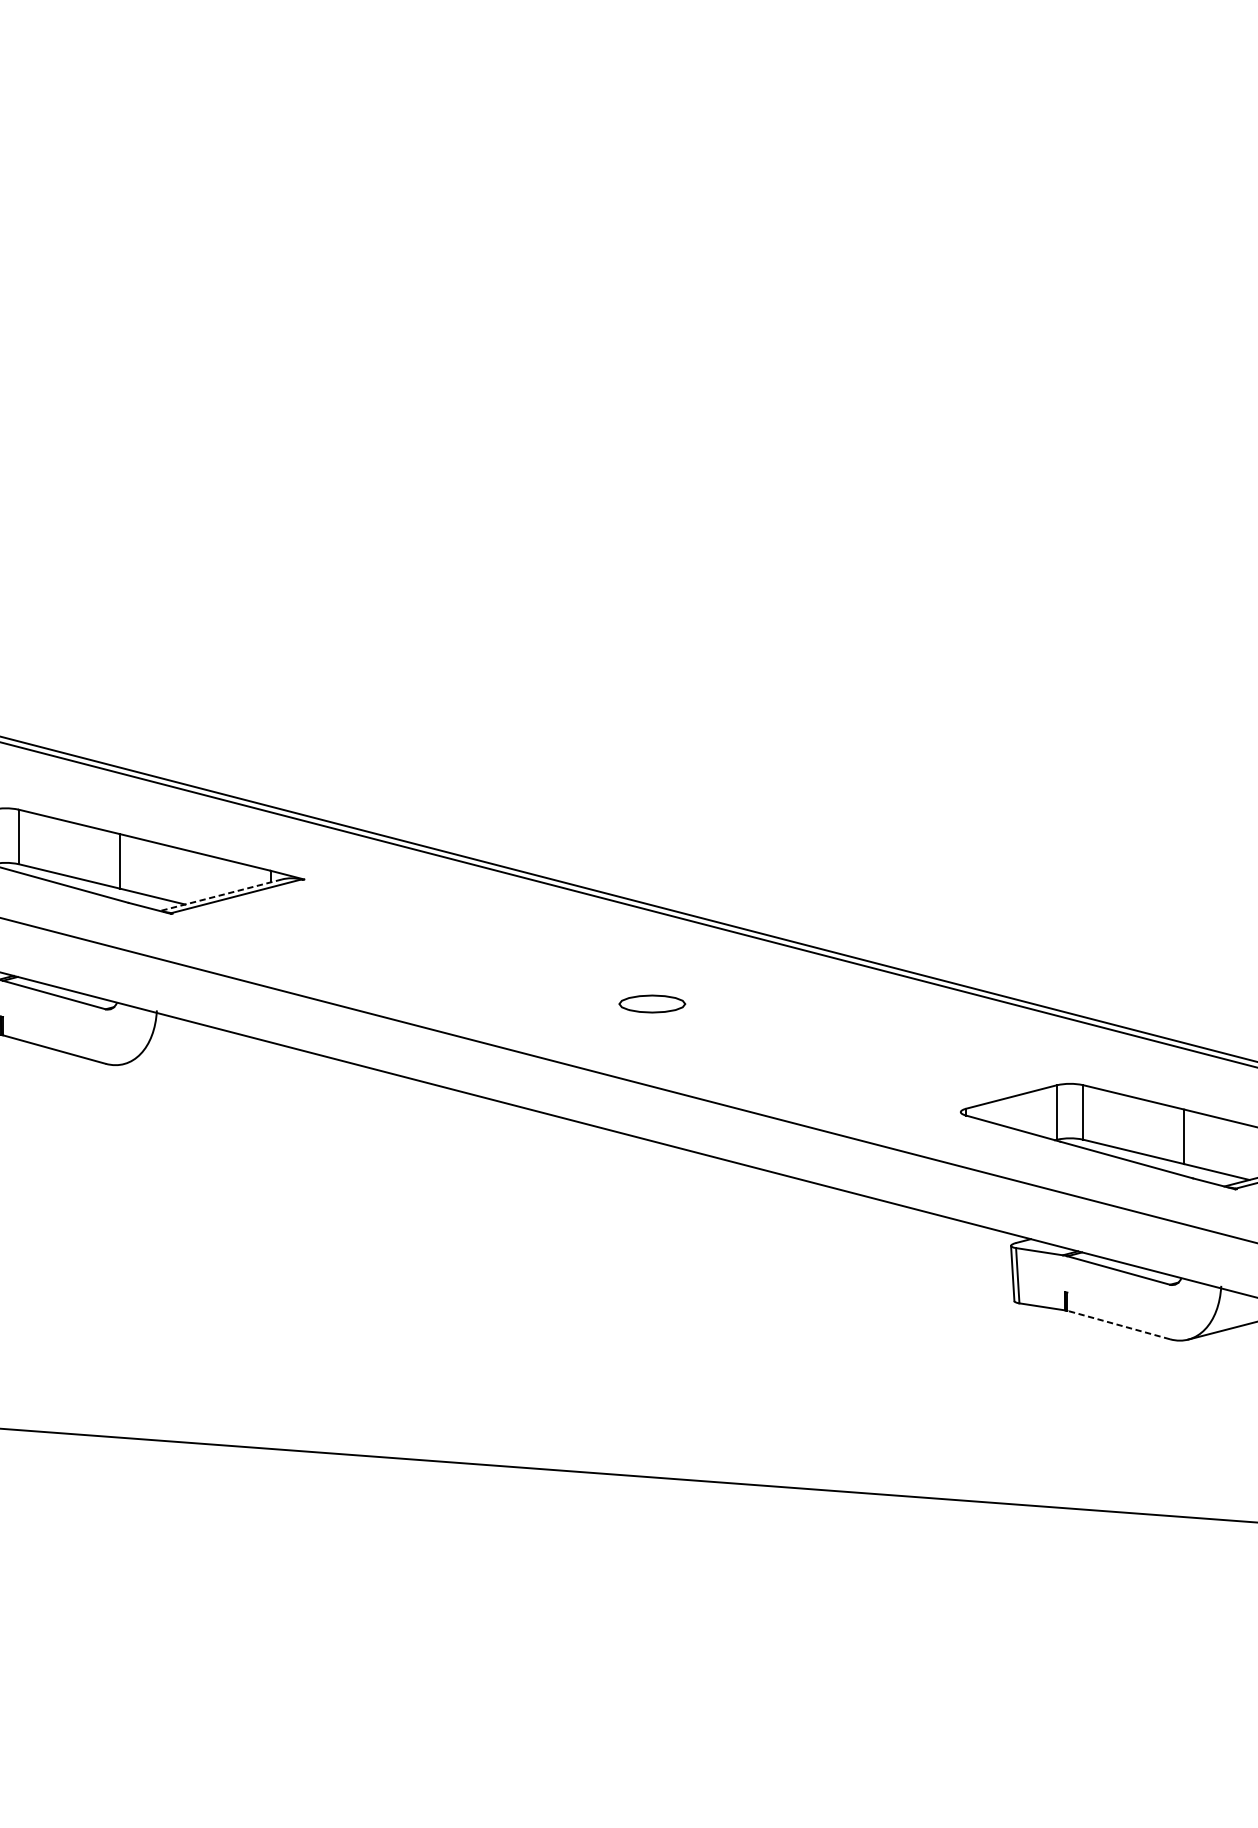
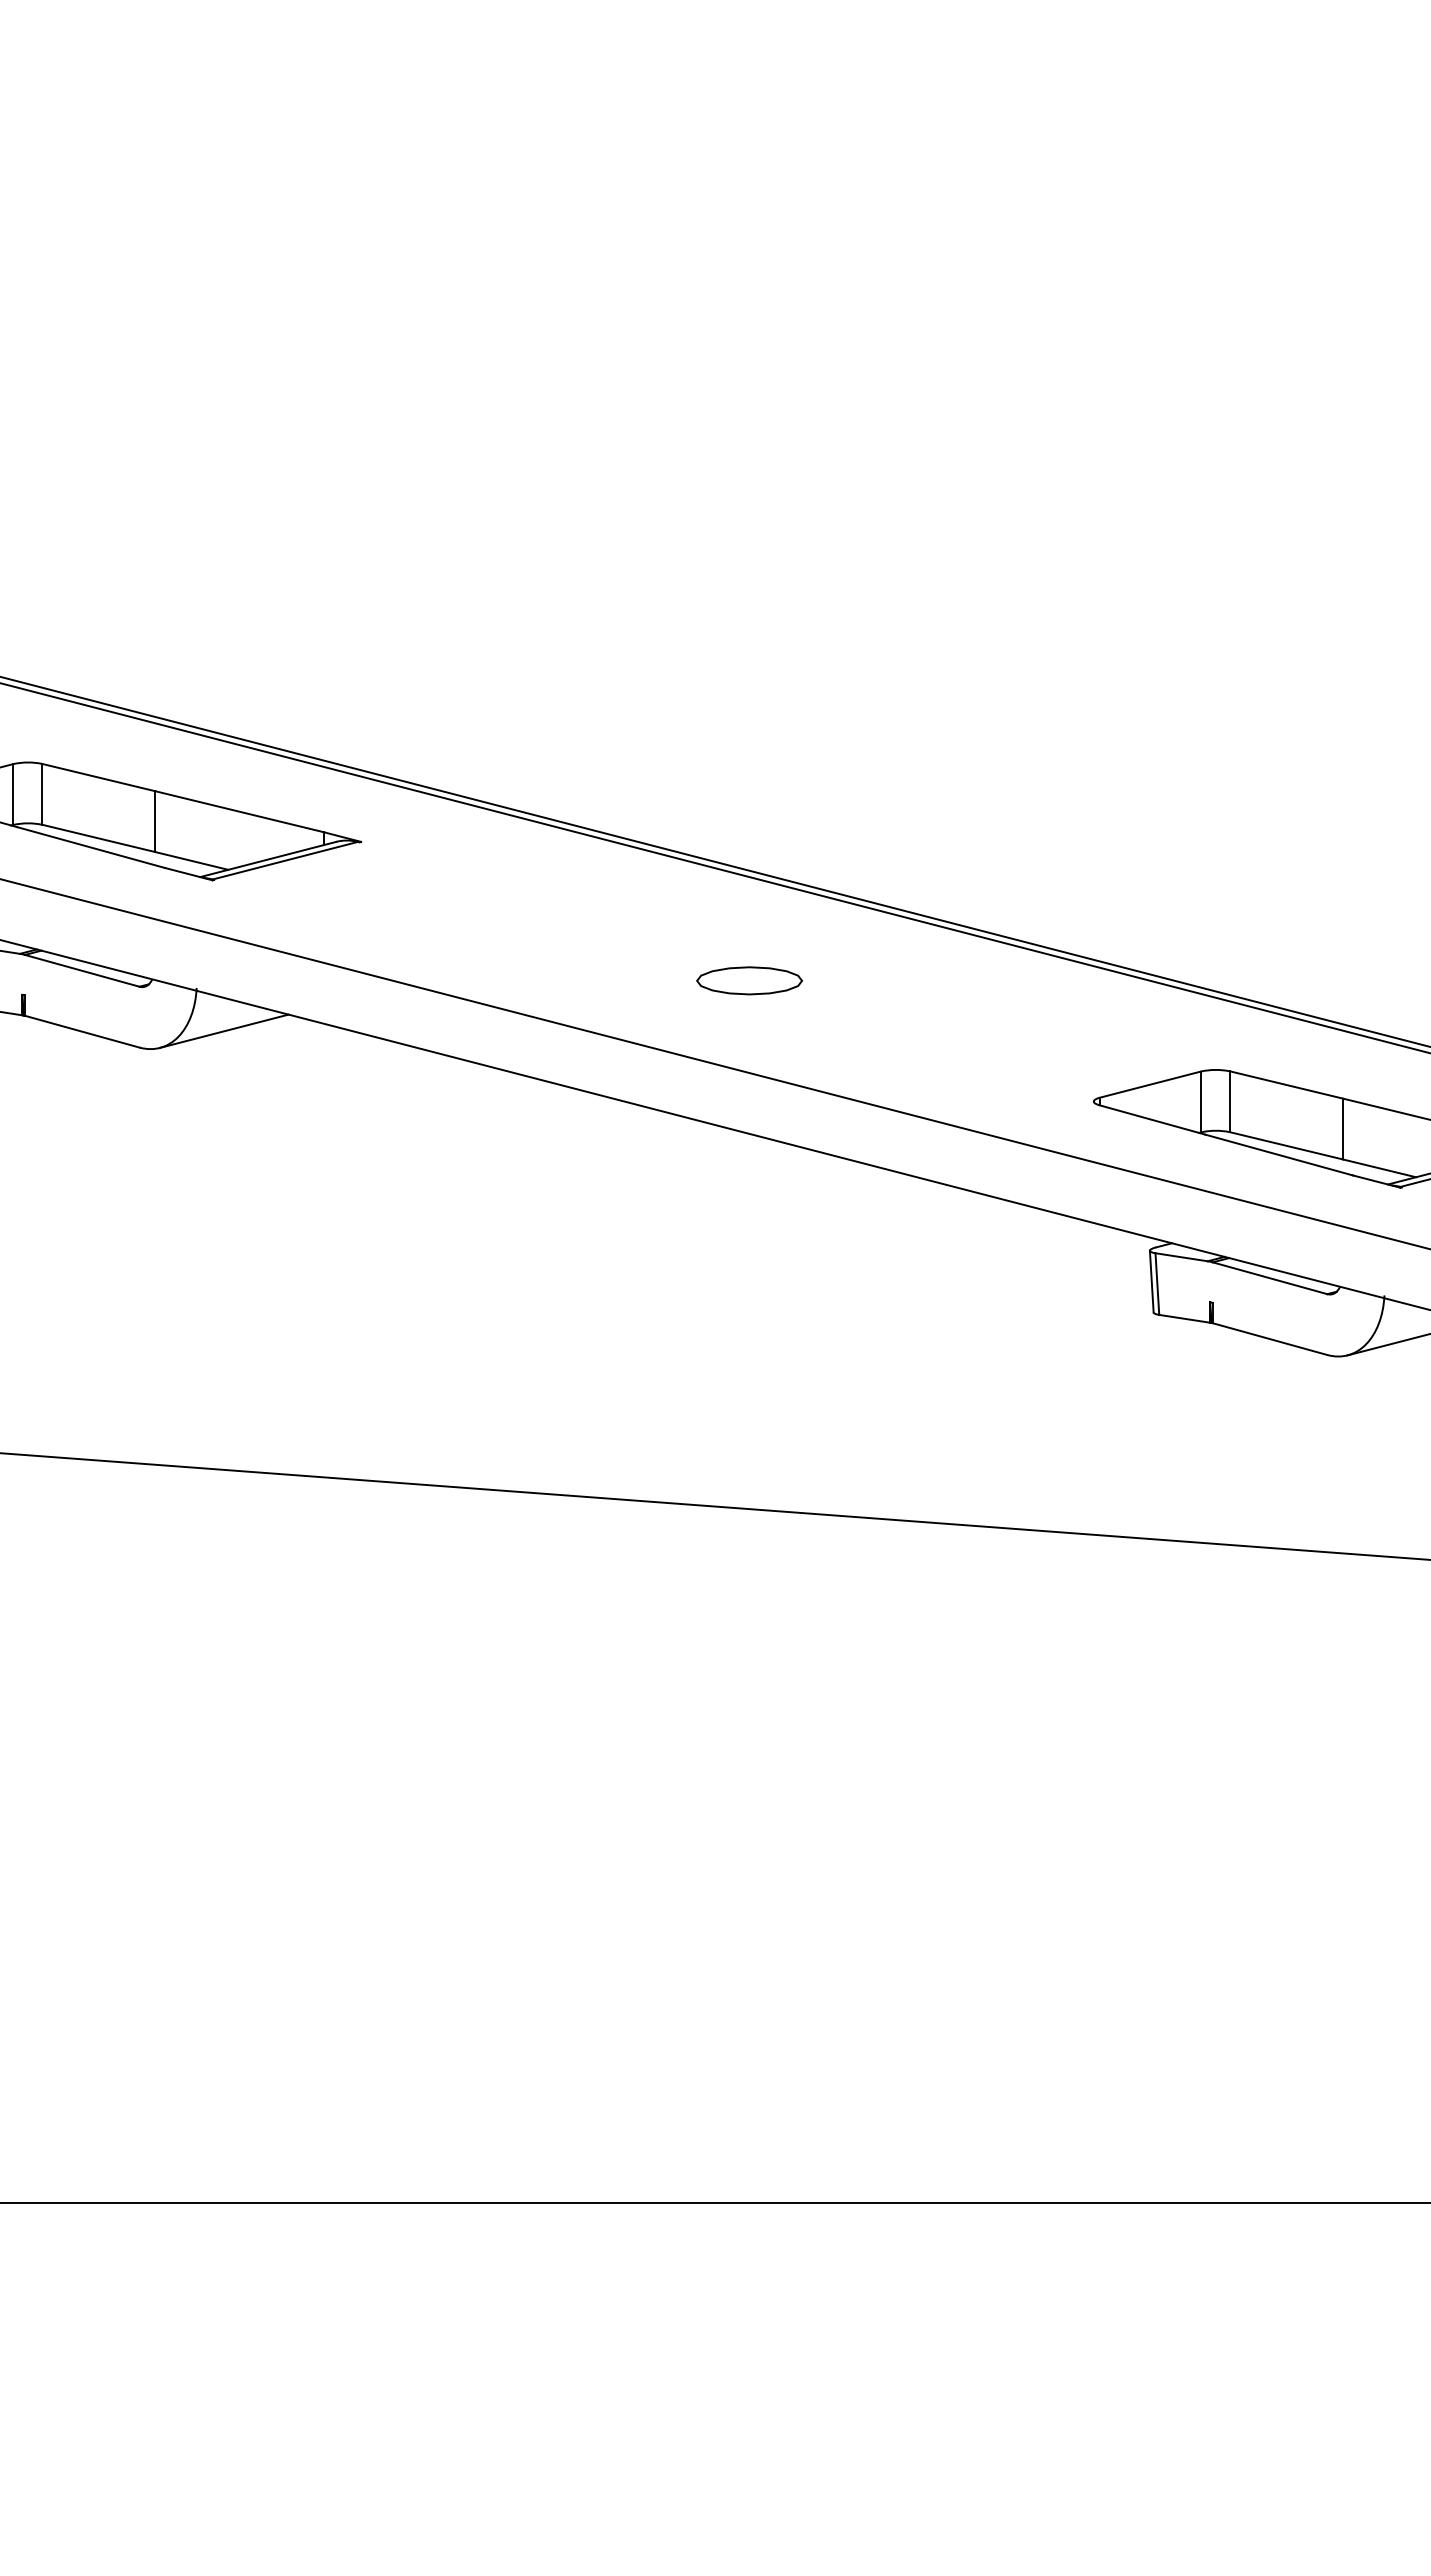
line: (220, 895) -> (267, 859), dashed -> solid
part: (652, 1003) -> (749, 980), size x1.43
line: (180, 1048) -> (223, 1030), added
line: (1118, 1324) -> (1269, 1338), dashed -> solid

